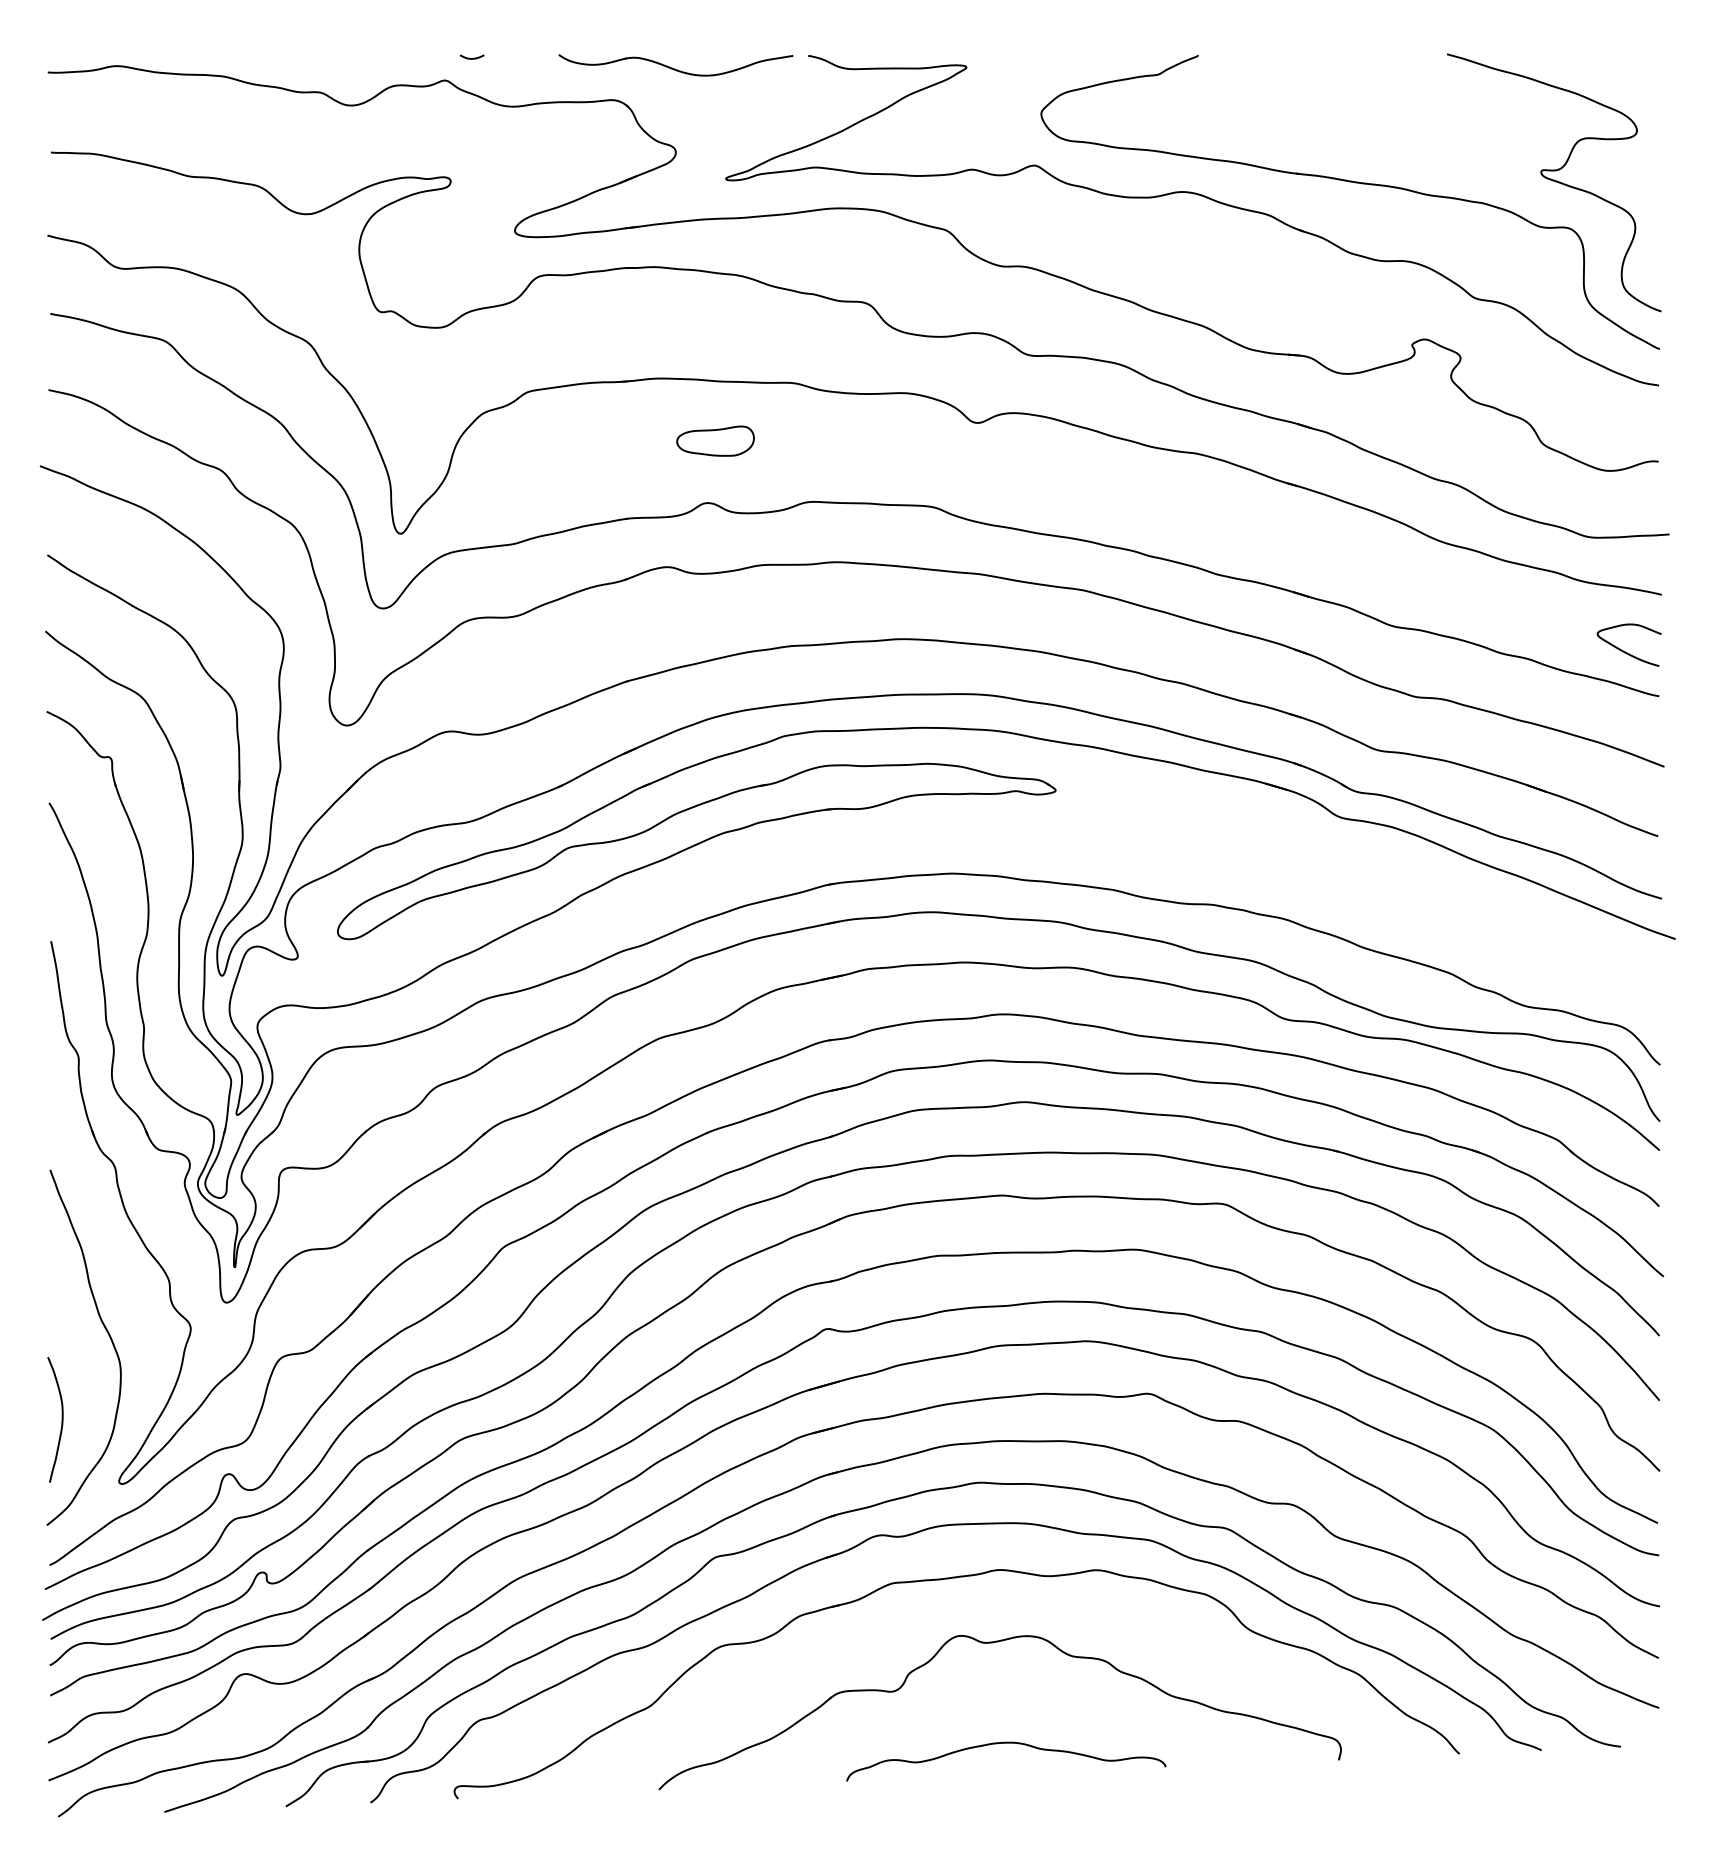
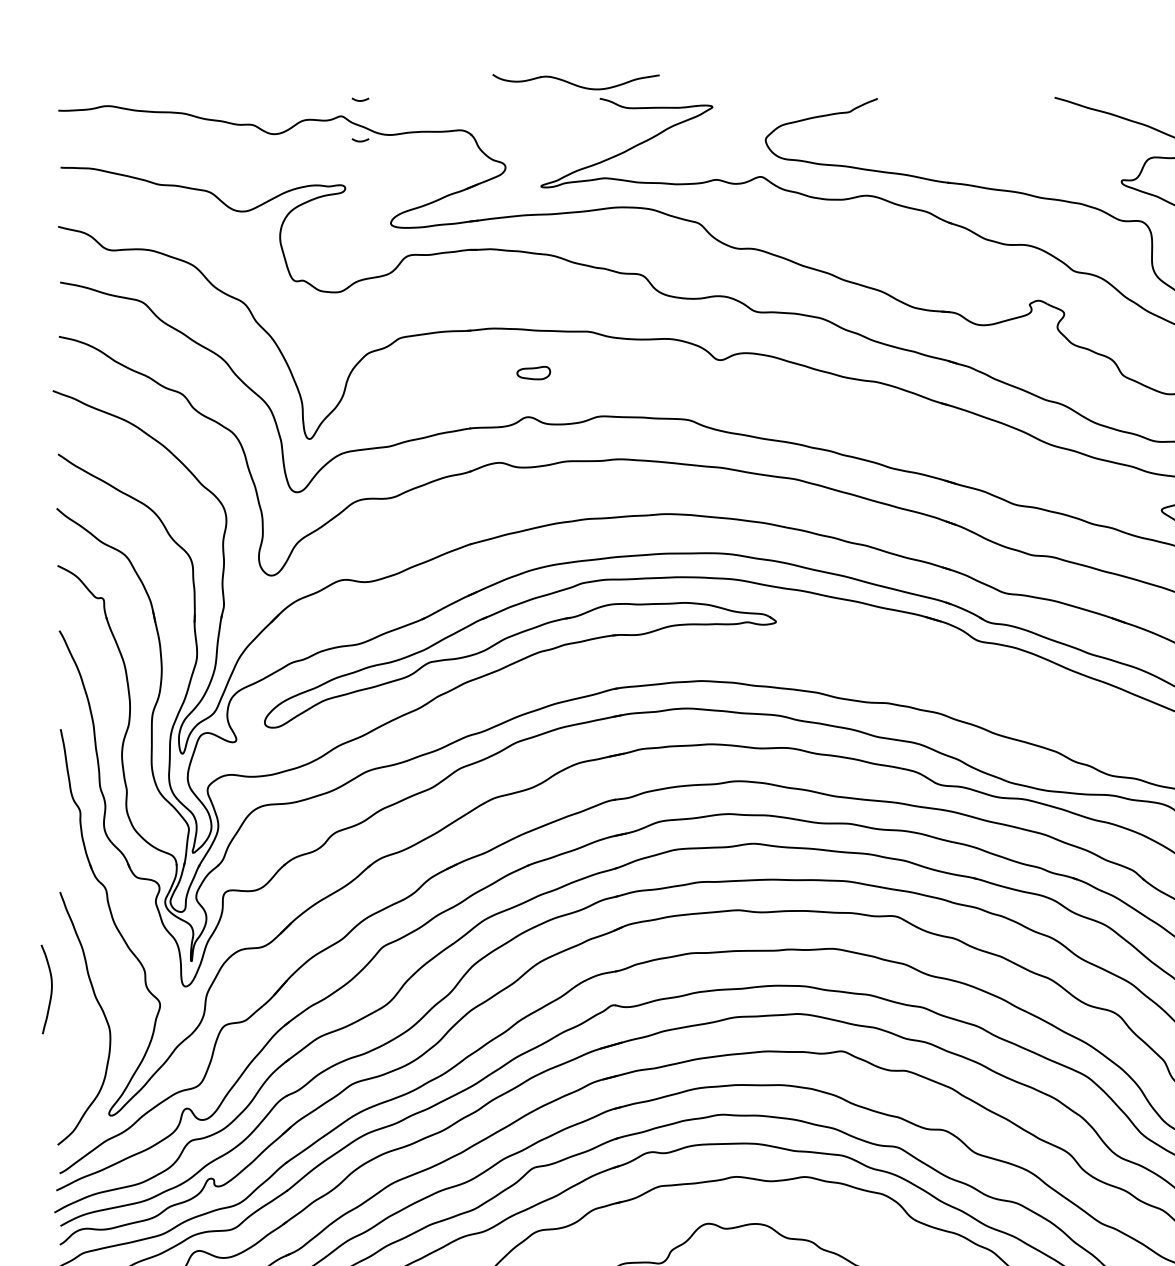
part: (675, 65) -> (575, 82), moved
curve: (473, 114) -> (361, 140), added
part: (715, 440) -> (533, 372), size x0.6
curve: (61, 1419) -> (51, 989), moved

